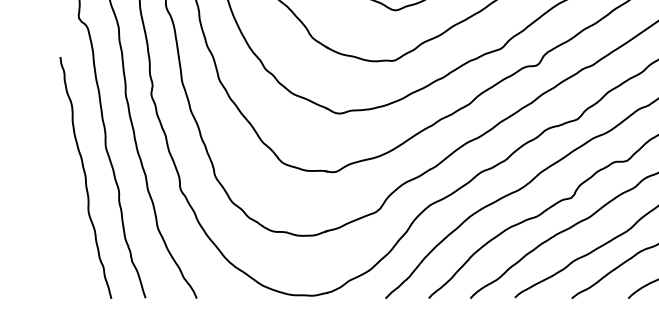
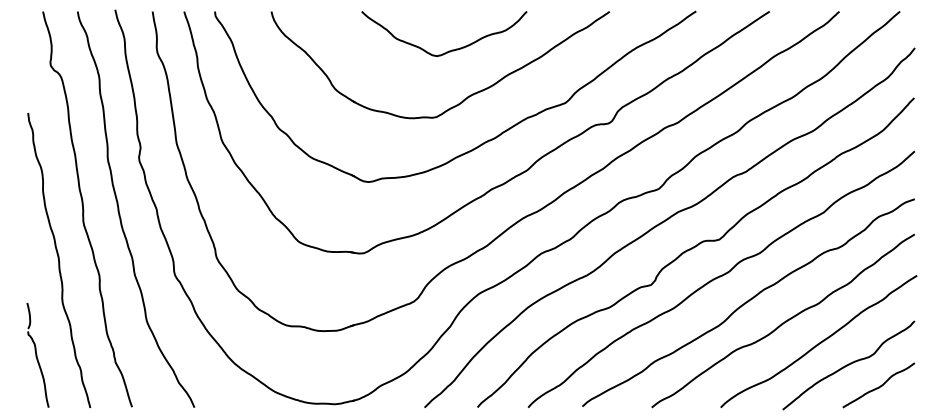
part: (68, 255) -> (37, 355), added

